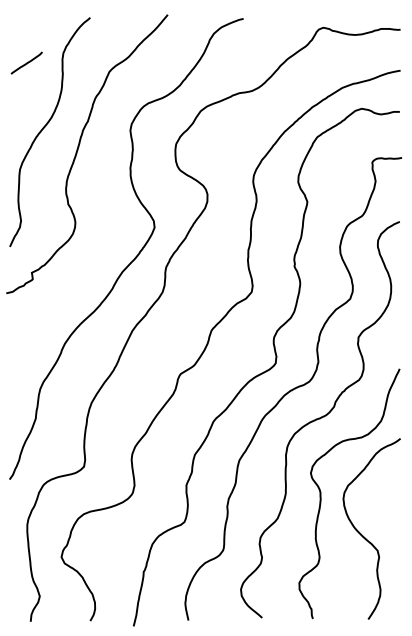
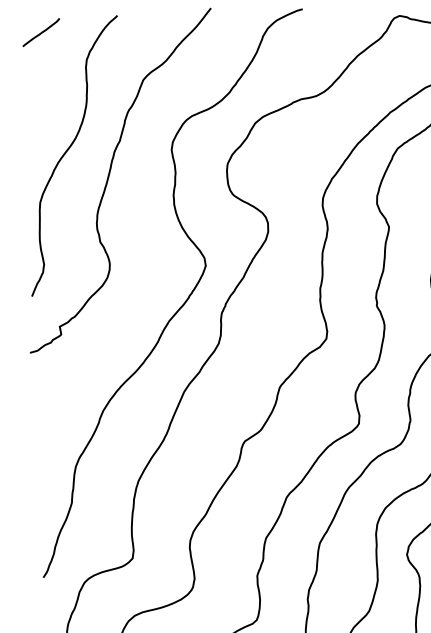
line: (26, 62) -> (40, 31), moved

